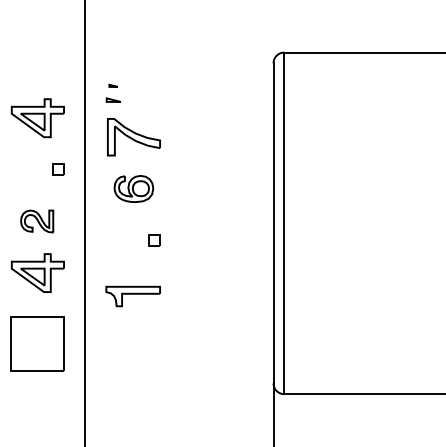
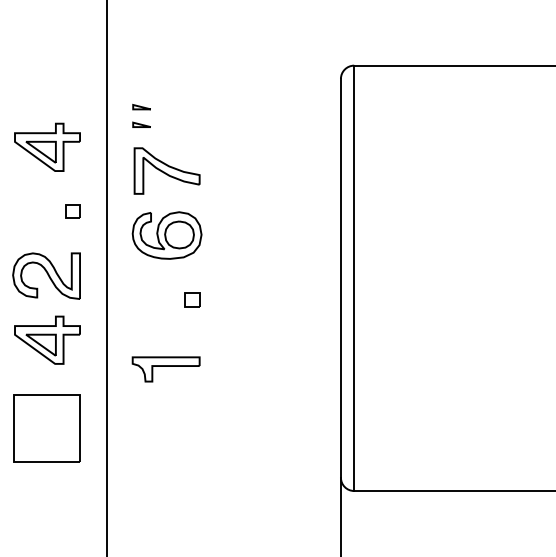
part: (113, 85) -> (141, 106), size x1.67
part: (133, 188) -> (166, 235), size x1.43
part: (37, 221) -> (46, 275), size x1.67

